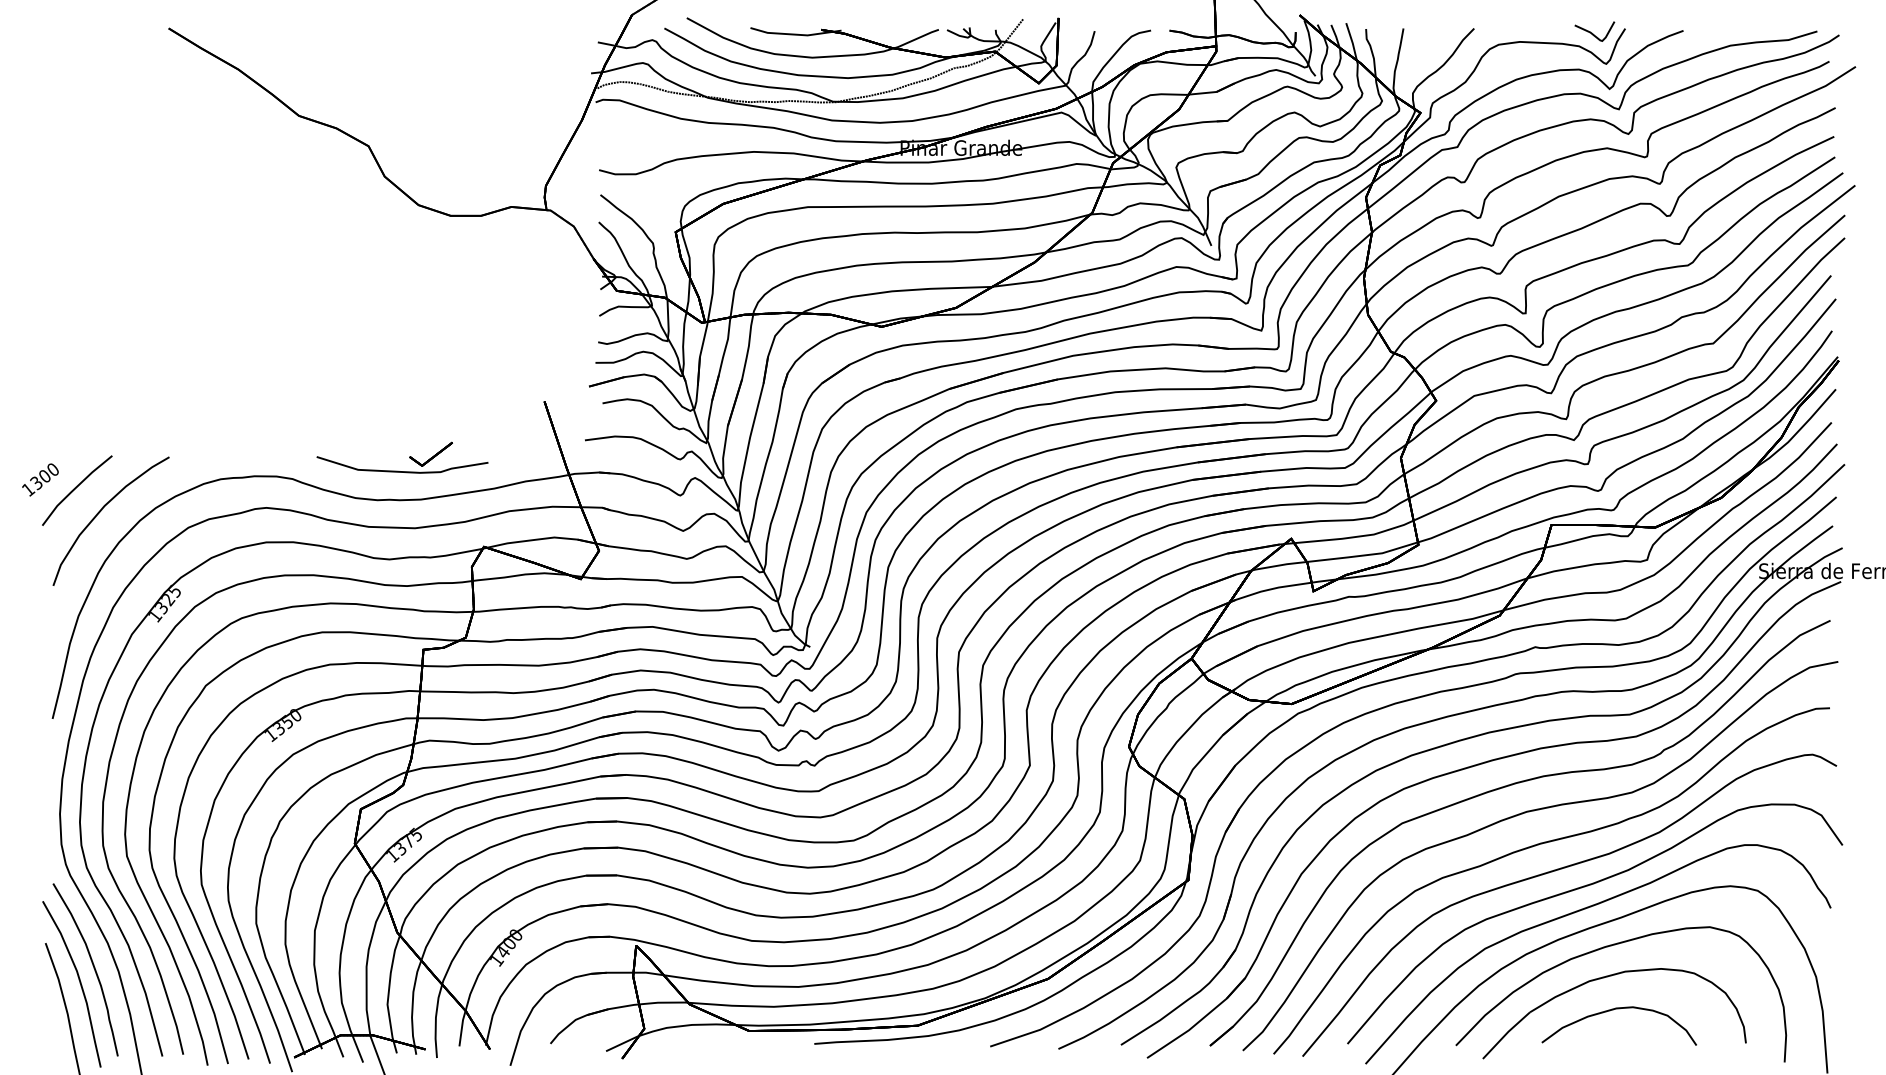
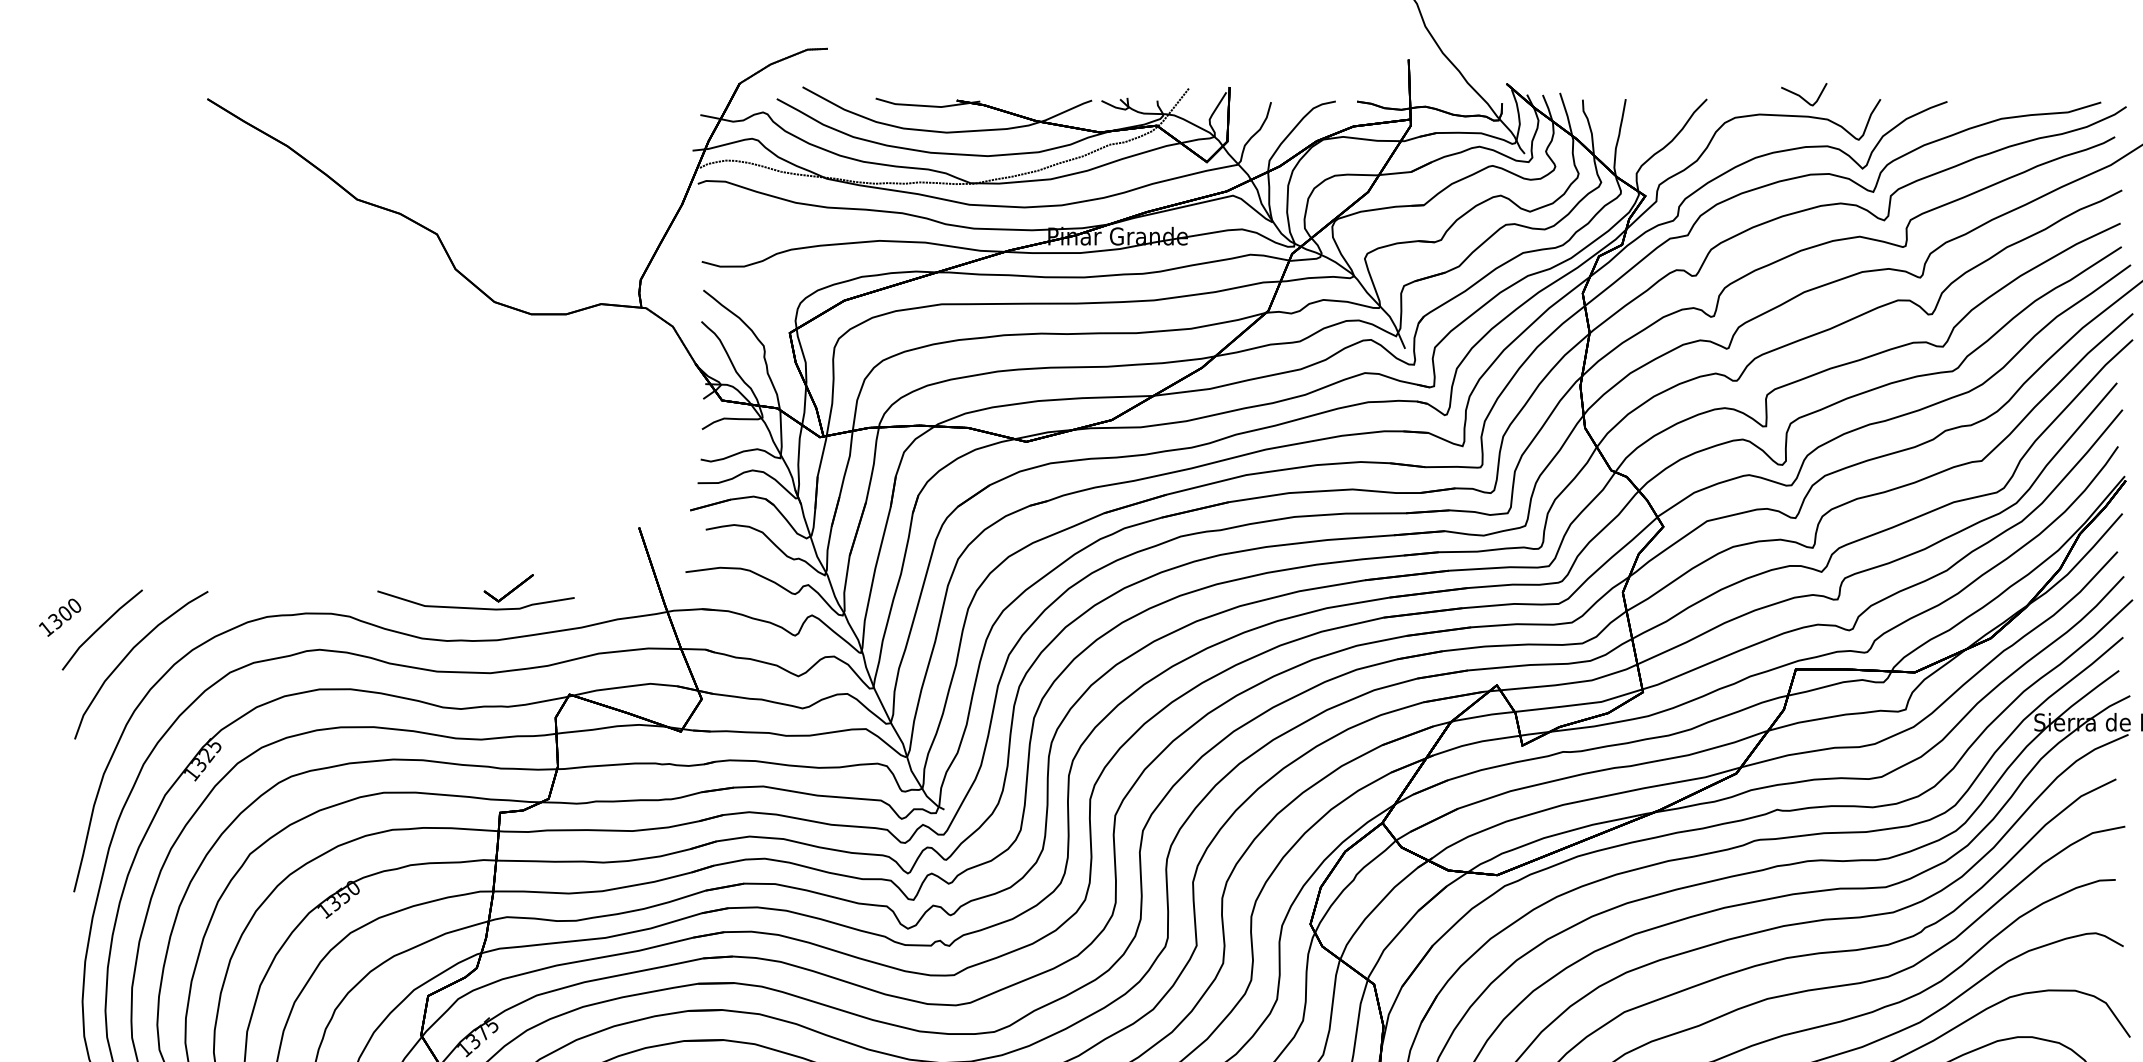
curve: (1592, 32) -> (1801, 95), moved

